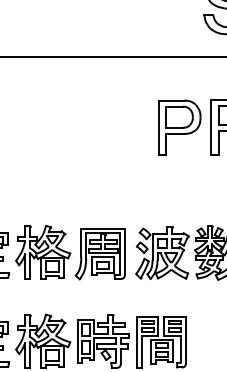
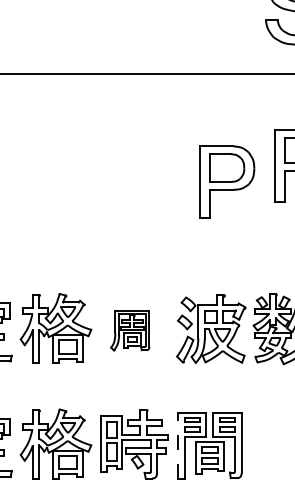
part: (179, 127) -> (226, 181), moved
part: (99, 254) -> (129, 331), size x0.6
line: (137, 341) -> (178, 444), solid -> dashed

